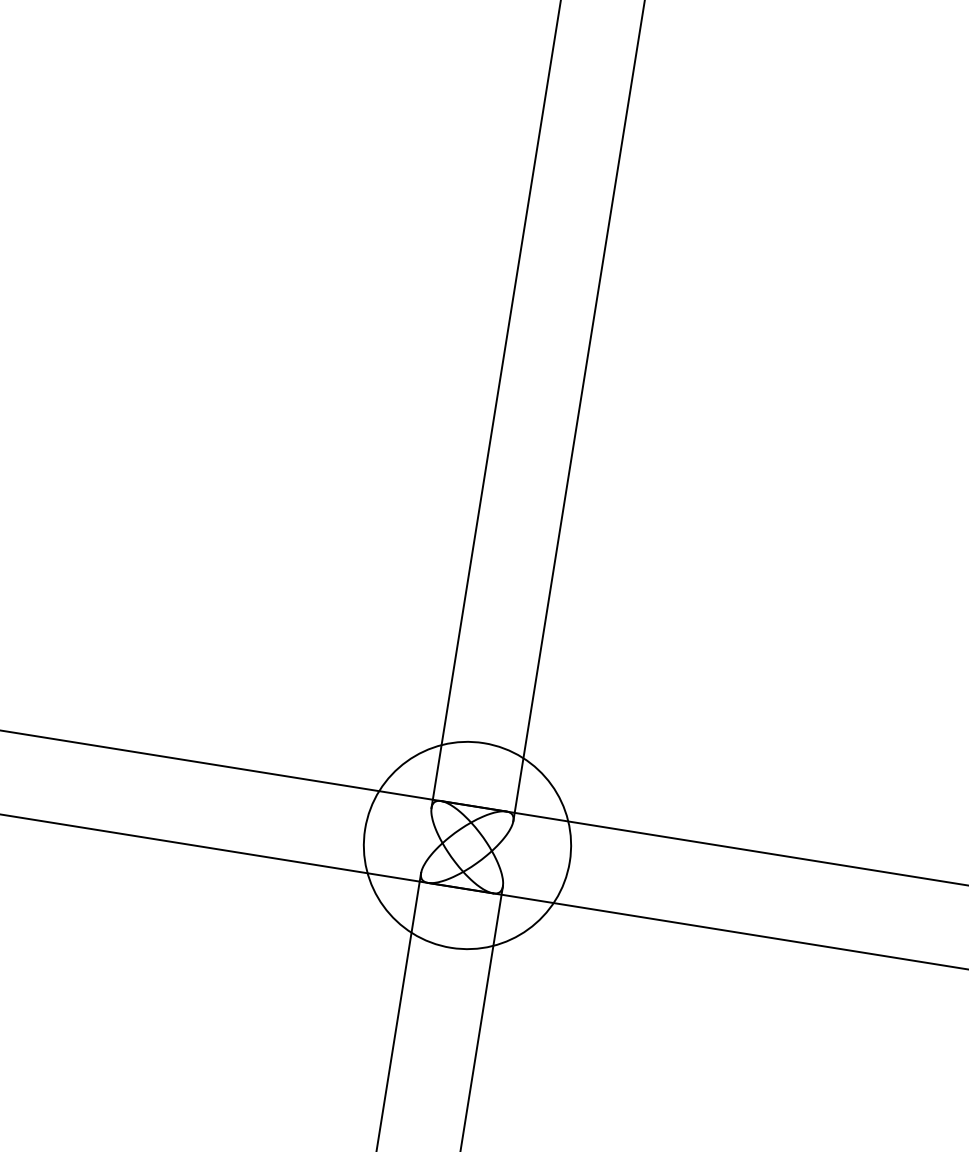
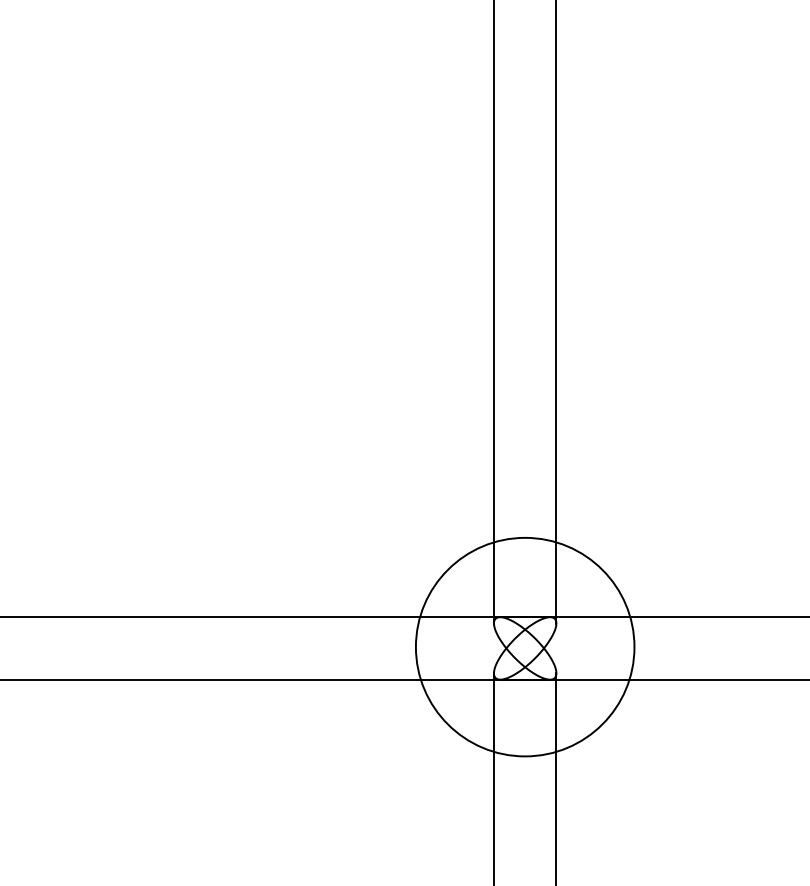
circle: (467, 846) -> (525, 647), size x1.4

